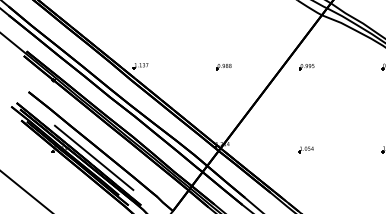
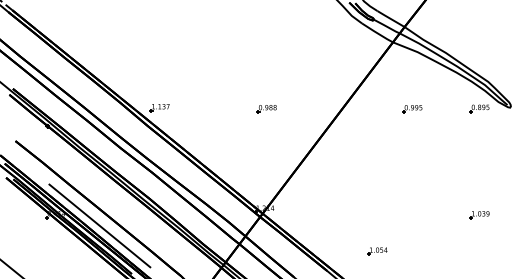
part: (306, 67) -> (412, 109), moved
part: (305, 149) -> (377, 251), moved

